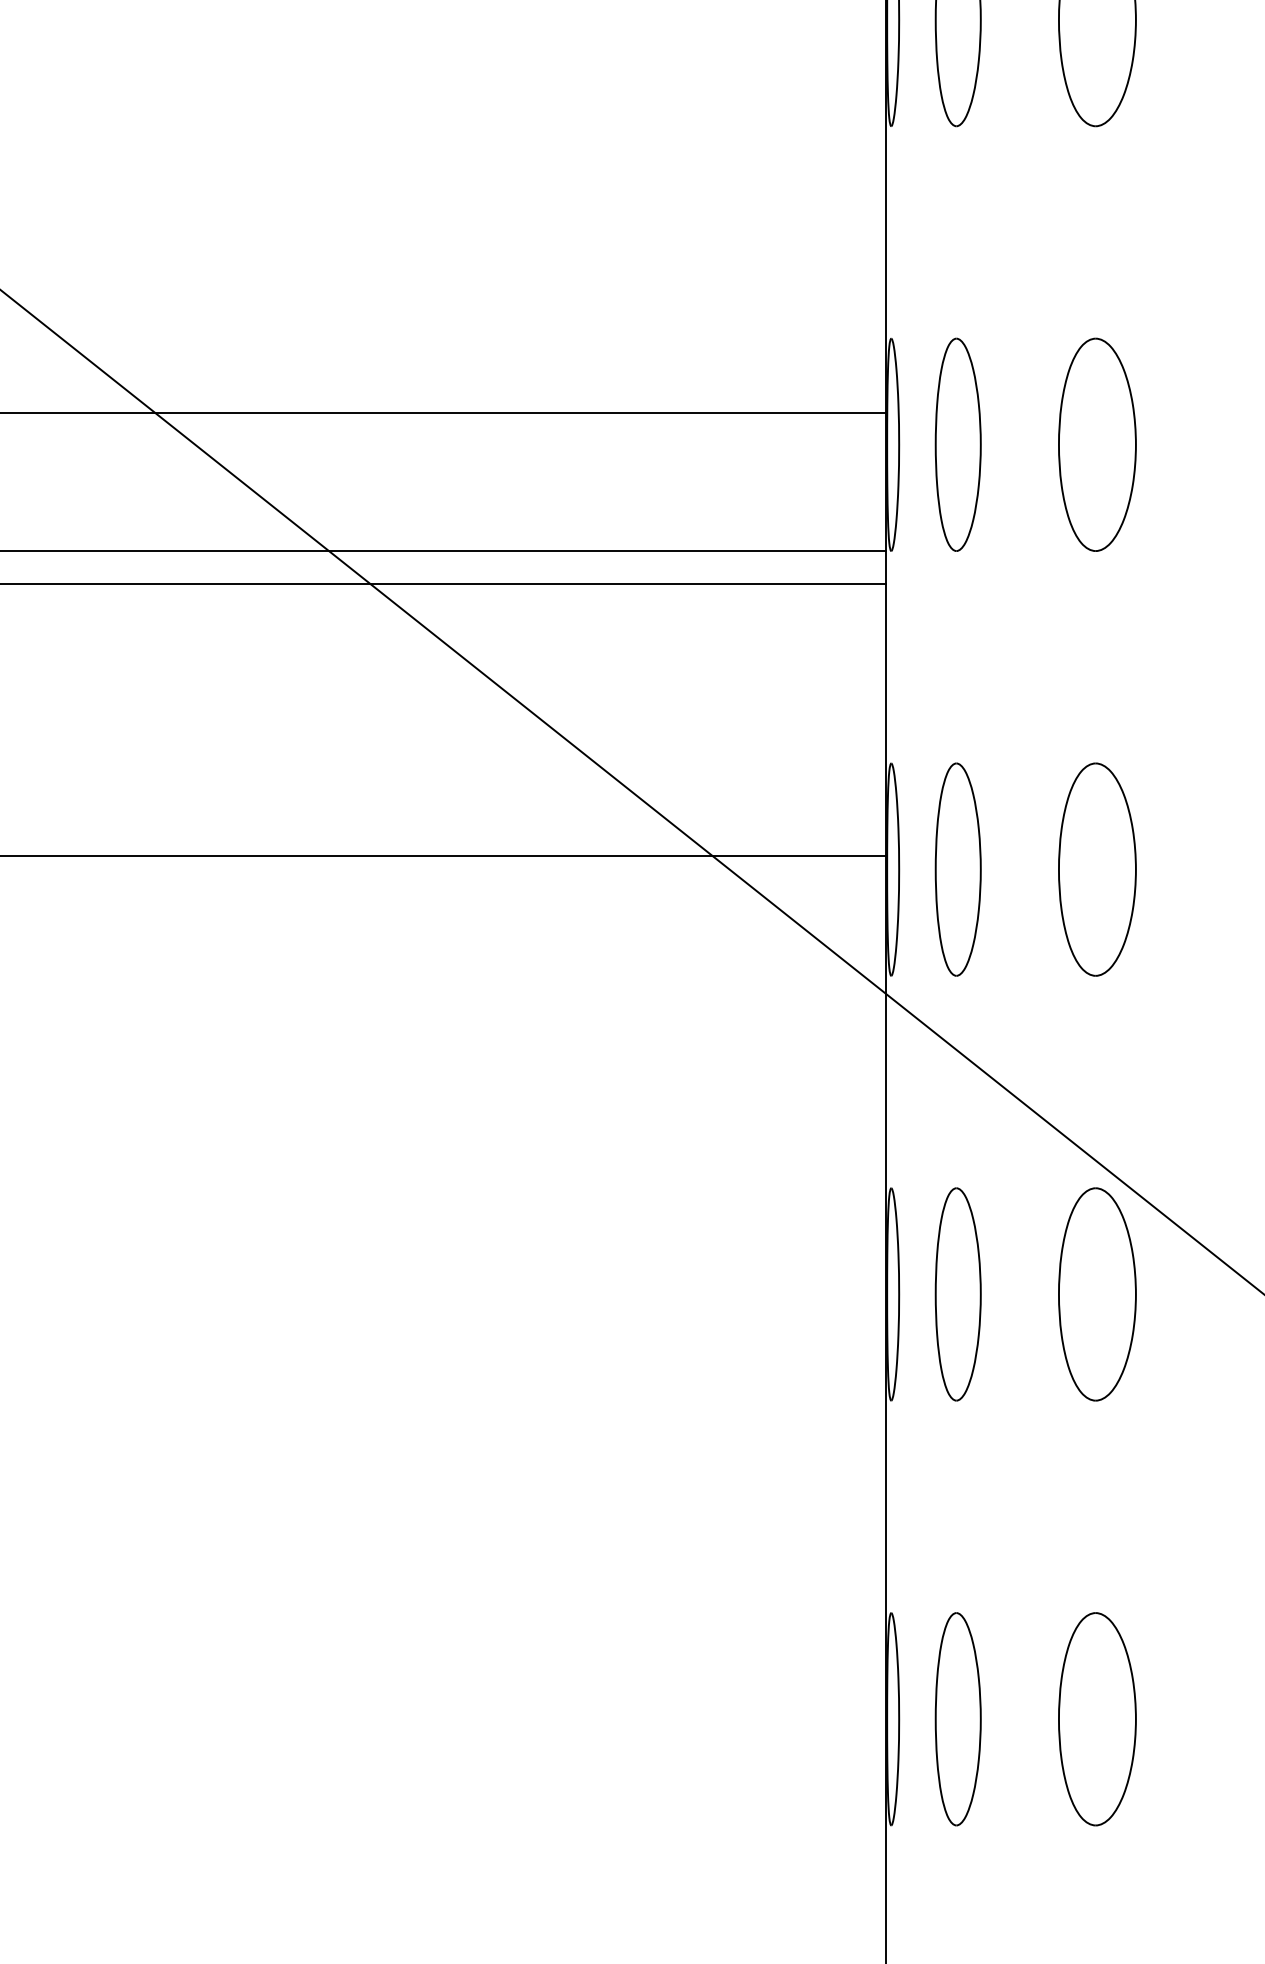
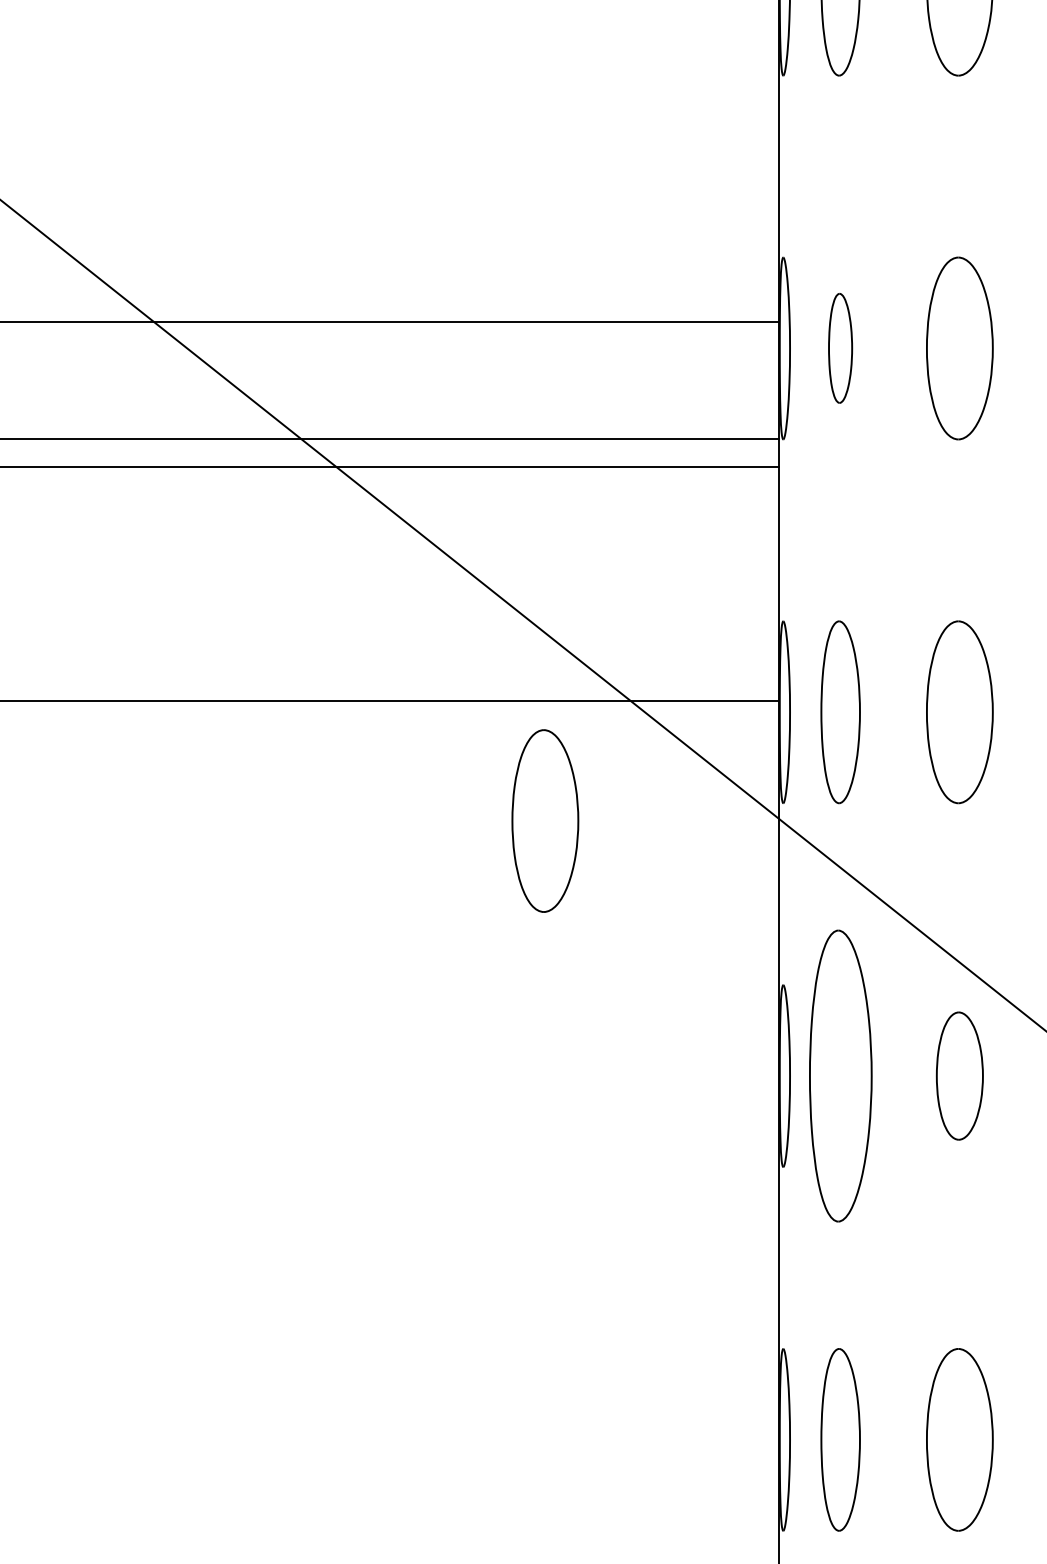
part: (957, 444) -> (840, 348), size x0.6
part: (613, 996) -> (545, 820), added
part: (957, 1294) -> (840, 1076), size x1.6
part: (1097, 1294) -> (959, 1076), size x0.7

